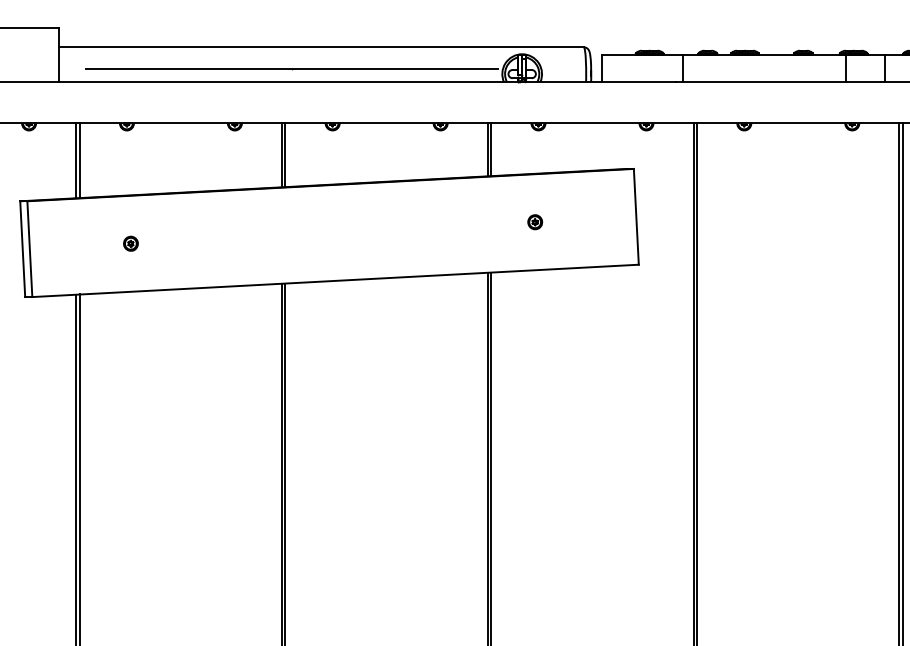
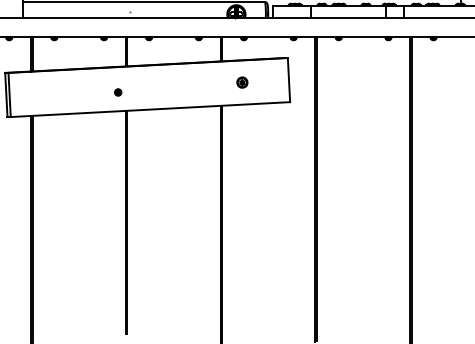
line: (292, 67) -> (130, 11), removed
part: (535, 222) -> (242, 82), size x1.6
part: (131, 243) -> (118, 92), moved

